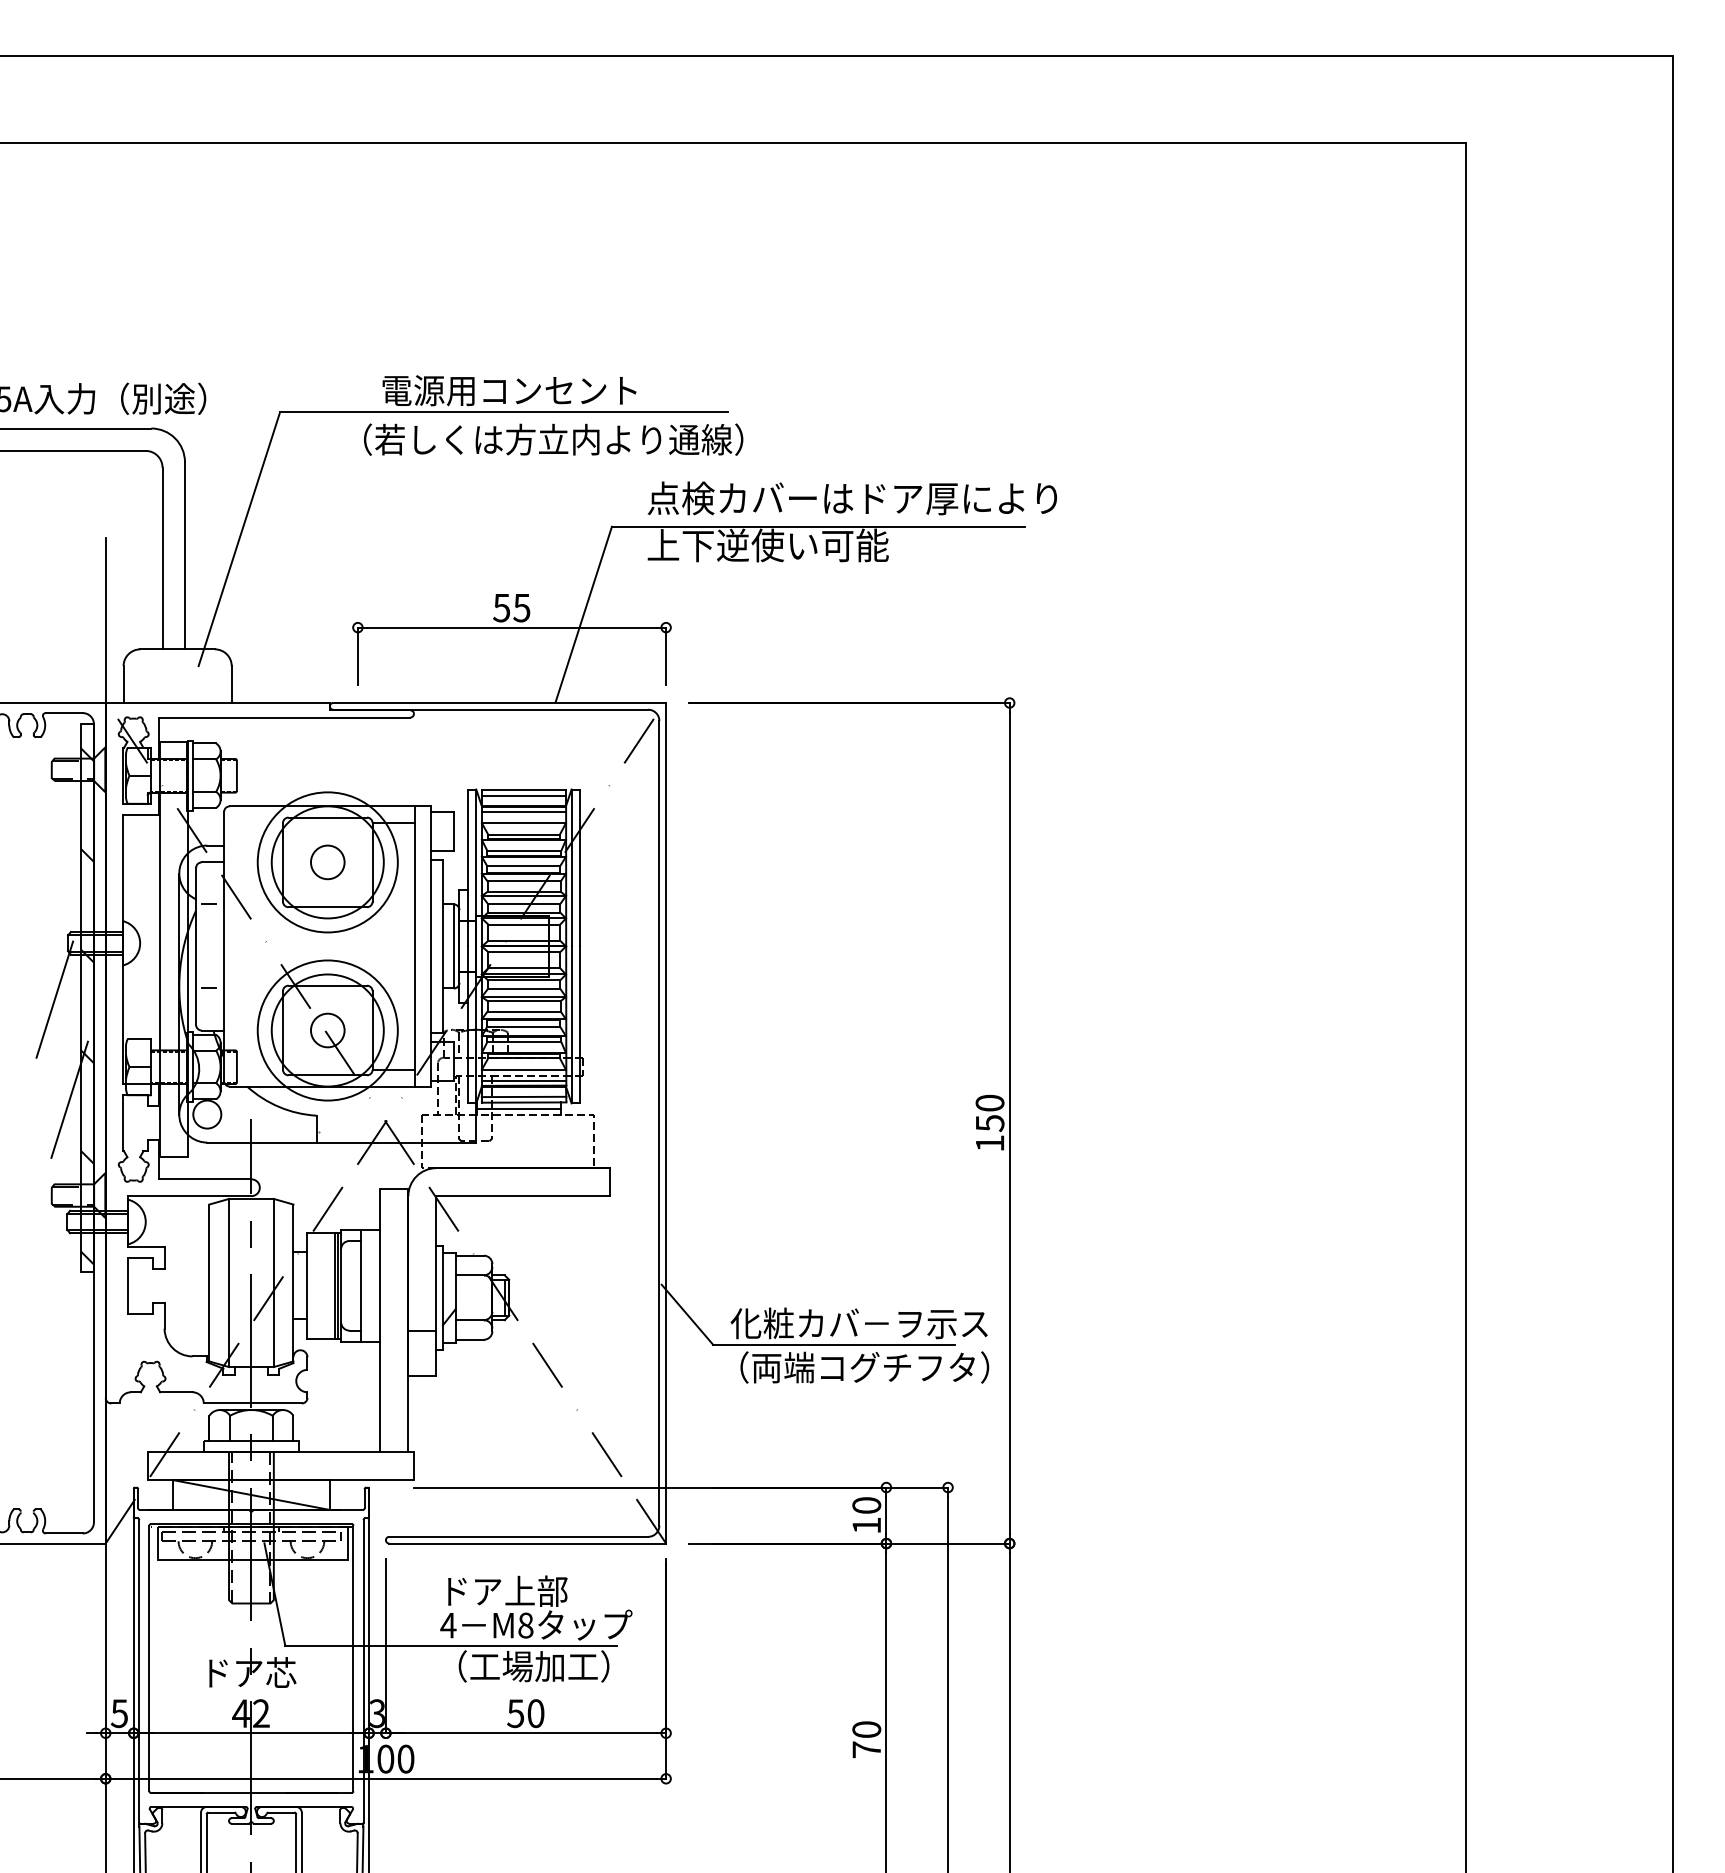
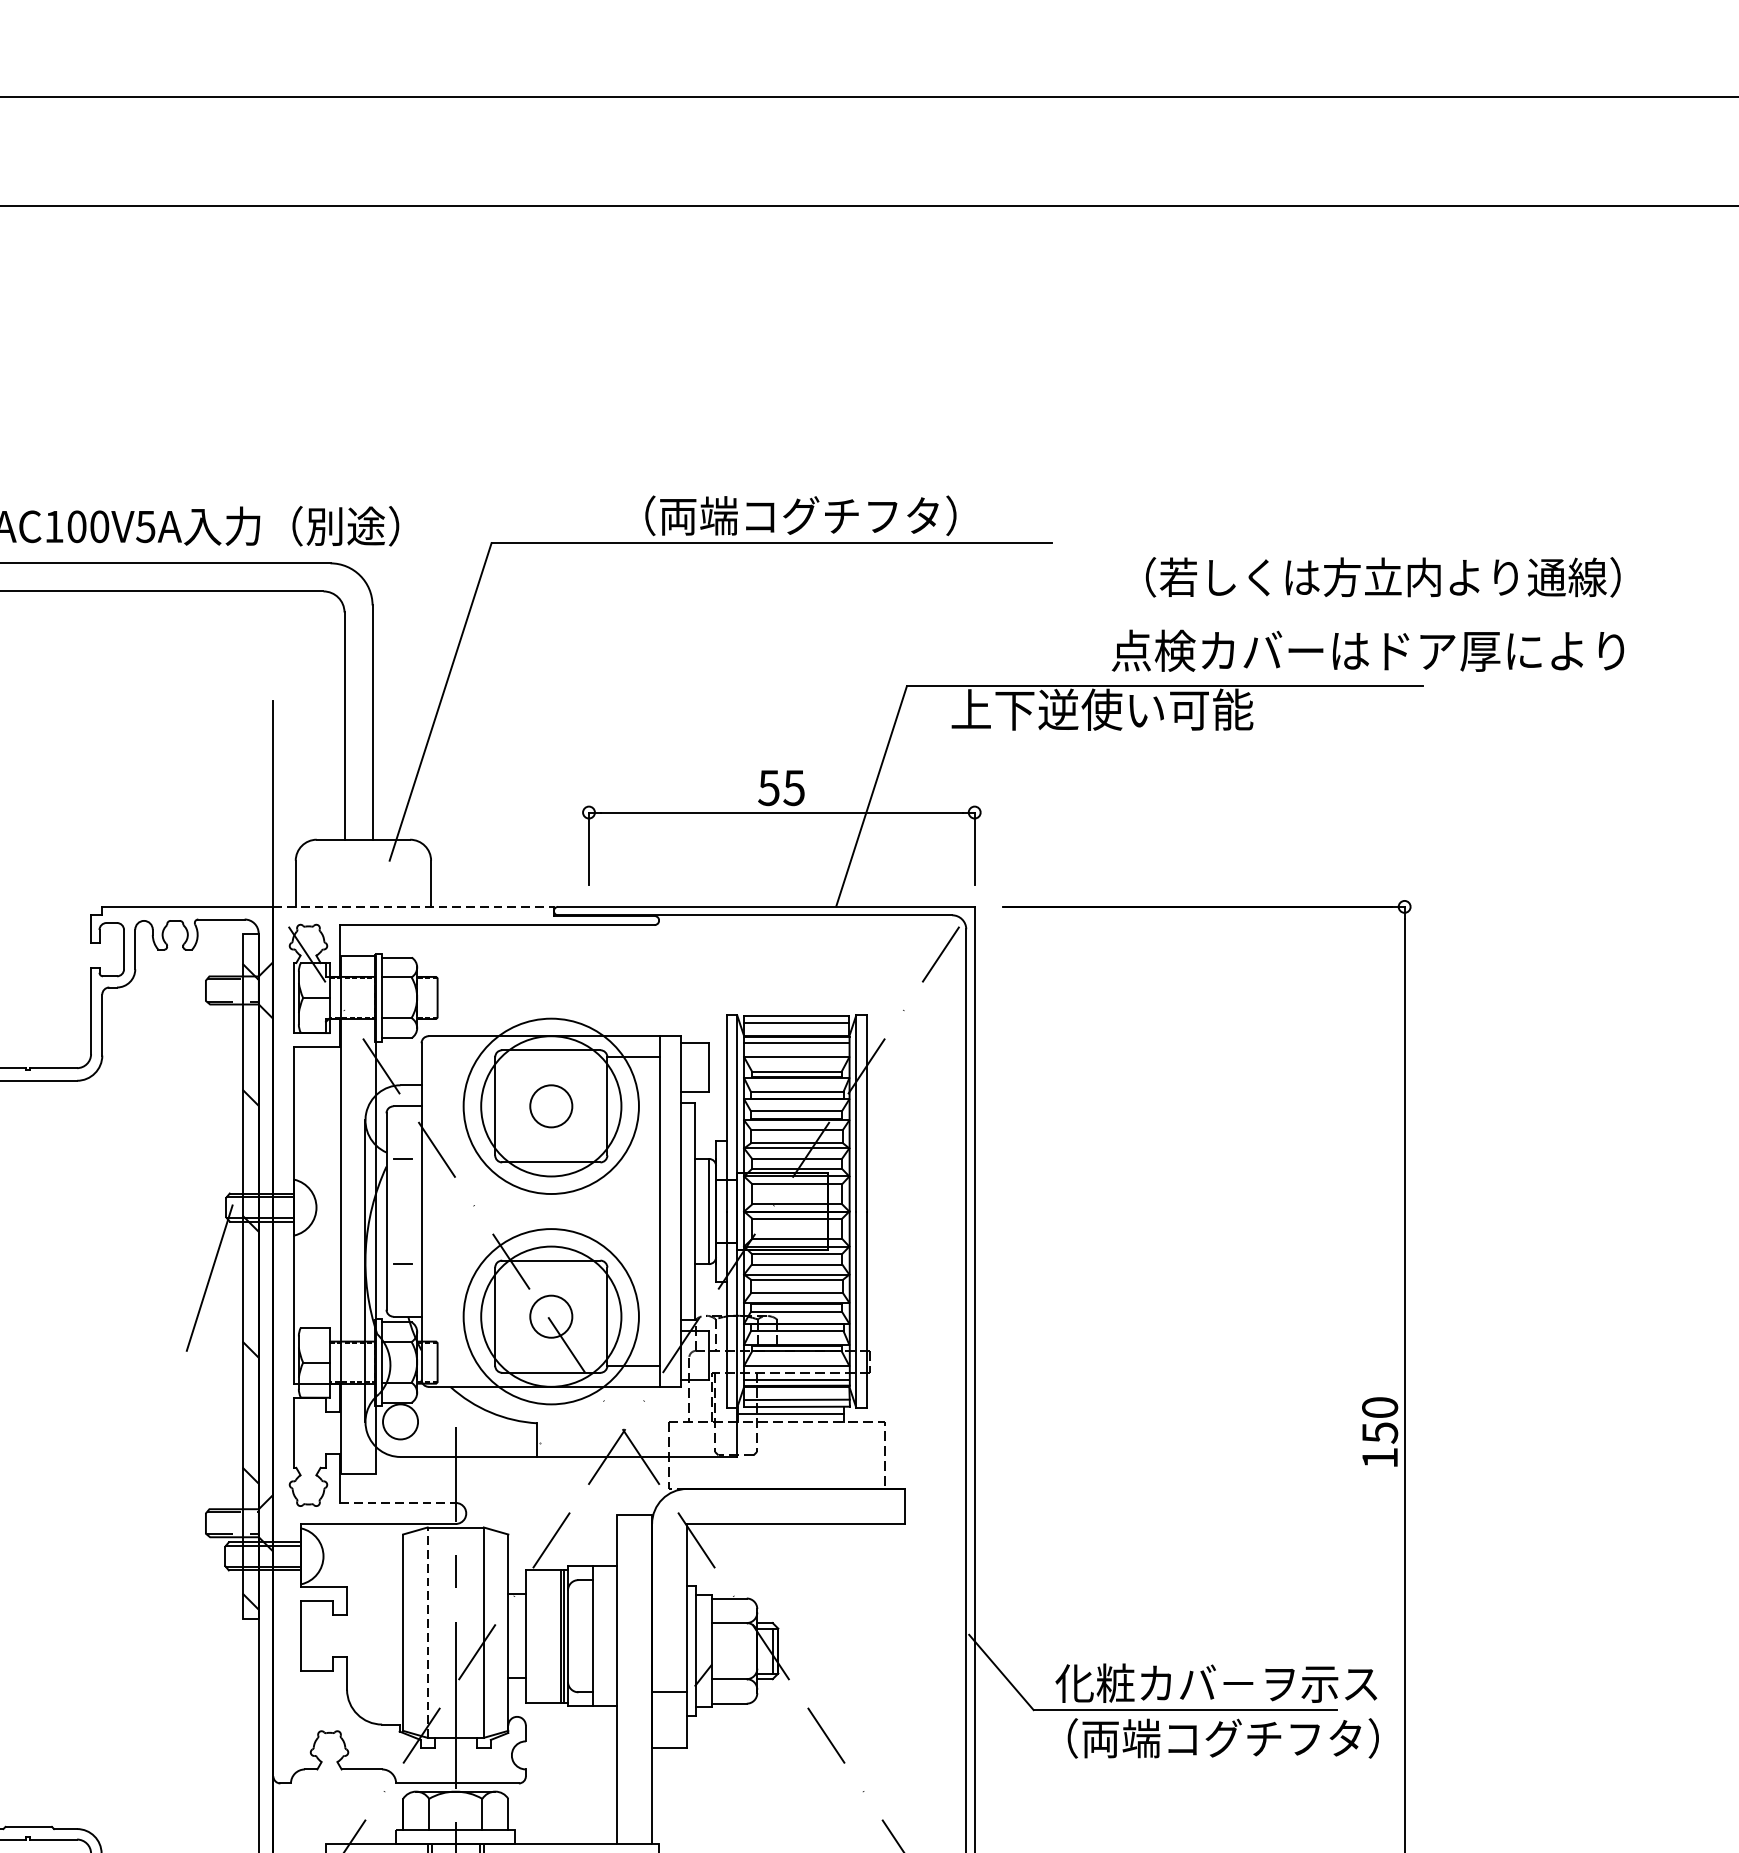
text: (516, 390) -> (787, 515), 電源用コンセント -> （両端コグチフタ）
text: (553, 439) -> (1383, 577), moved
text: (851, 498) -> (1366, 650), moved
line: (218, 703) -> (414, 907), solid -> dashed
line: (69, 1099) -> (228, 1403), removed
line: (205, 1179) -> (398, 1503), solid -> dashed
line: (229, 1282) -> (428, 1632), solid -> dashed

